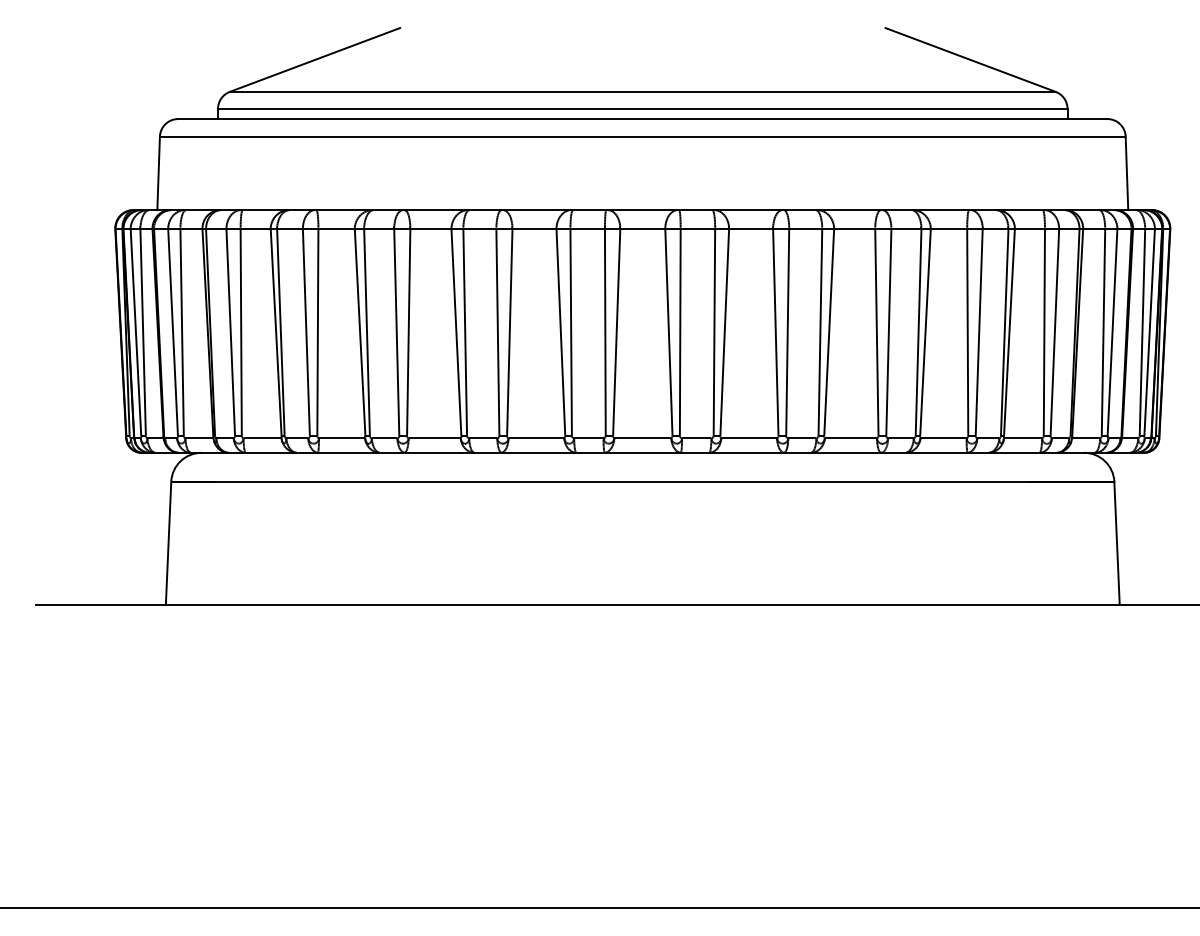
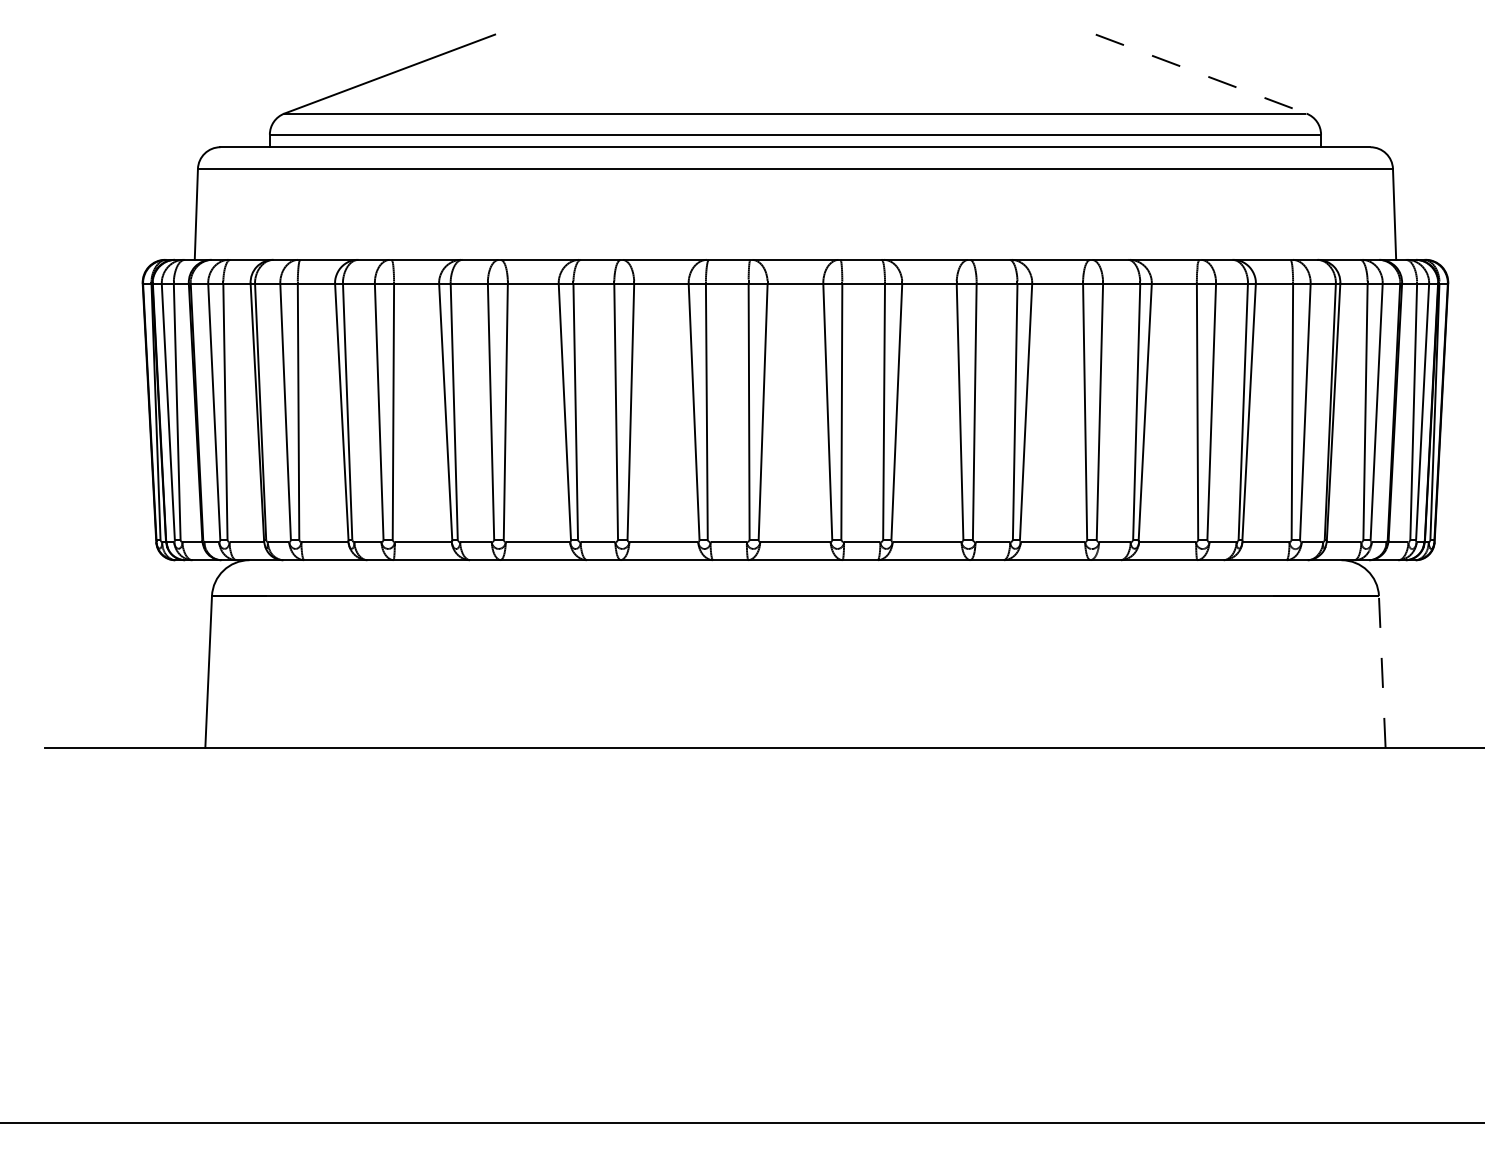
line: (970, 59) -> (1200, 73), solid -> dashed
line: (1117, 542) -> (1382, 671), solid -> dashed

